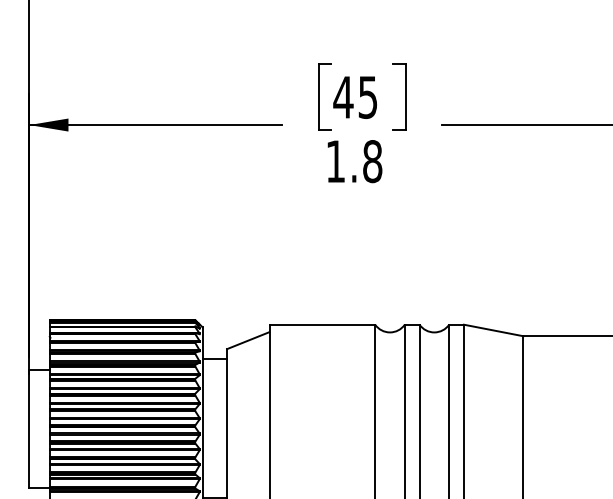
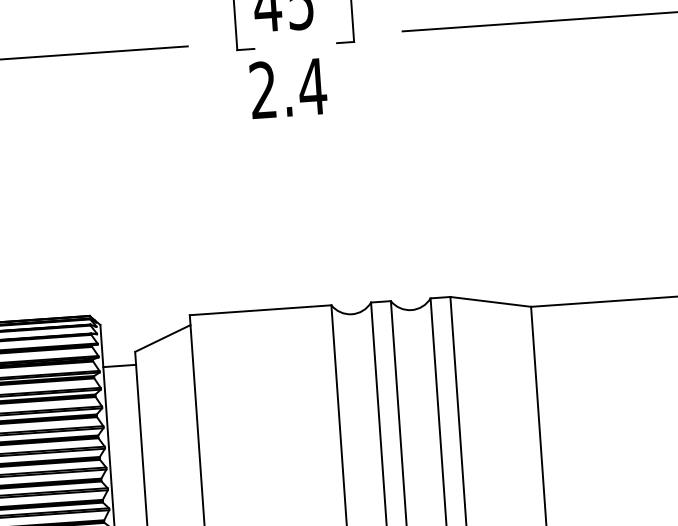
text: (354, 161) -> (288, 88), 1.8 -> 2.4

